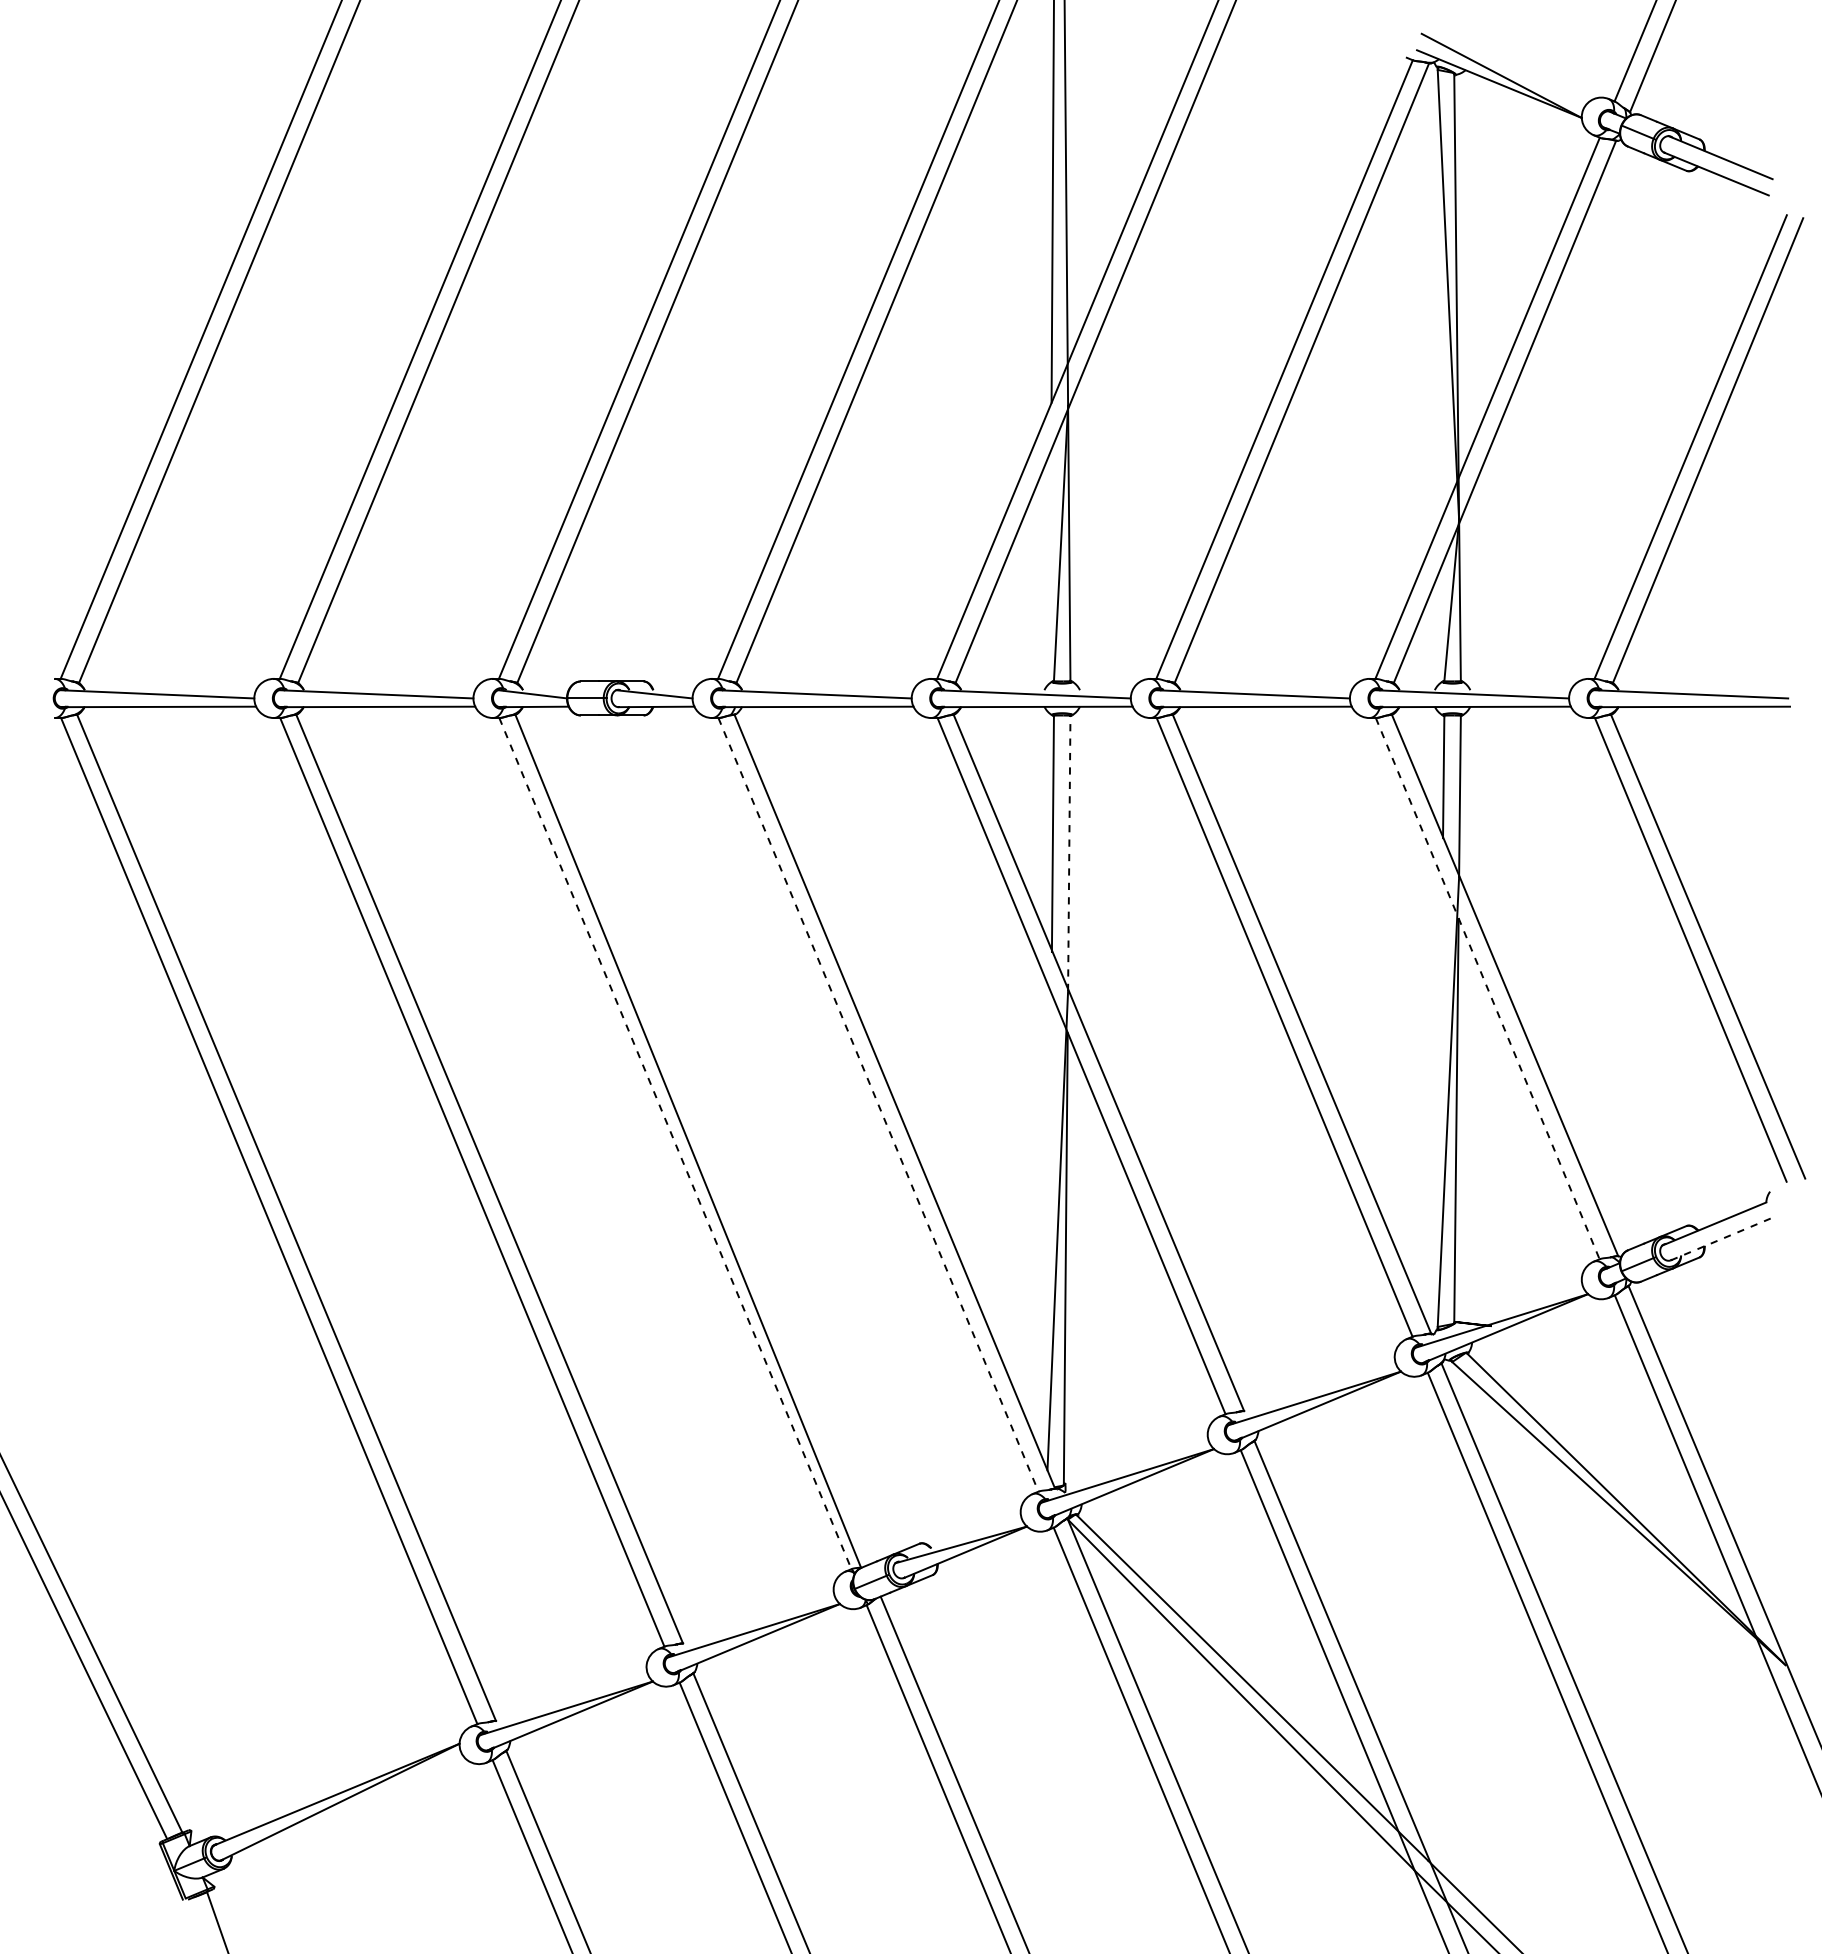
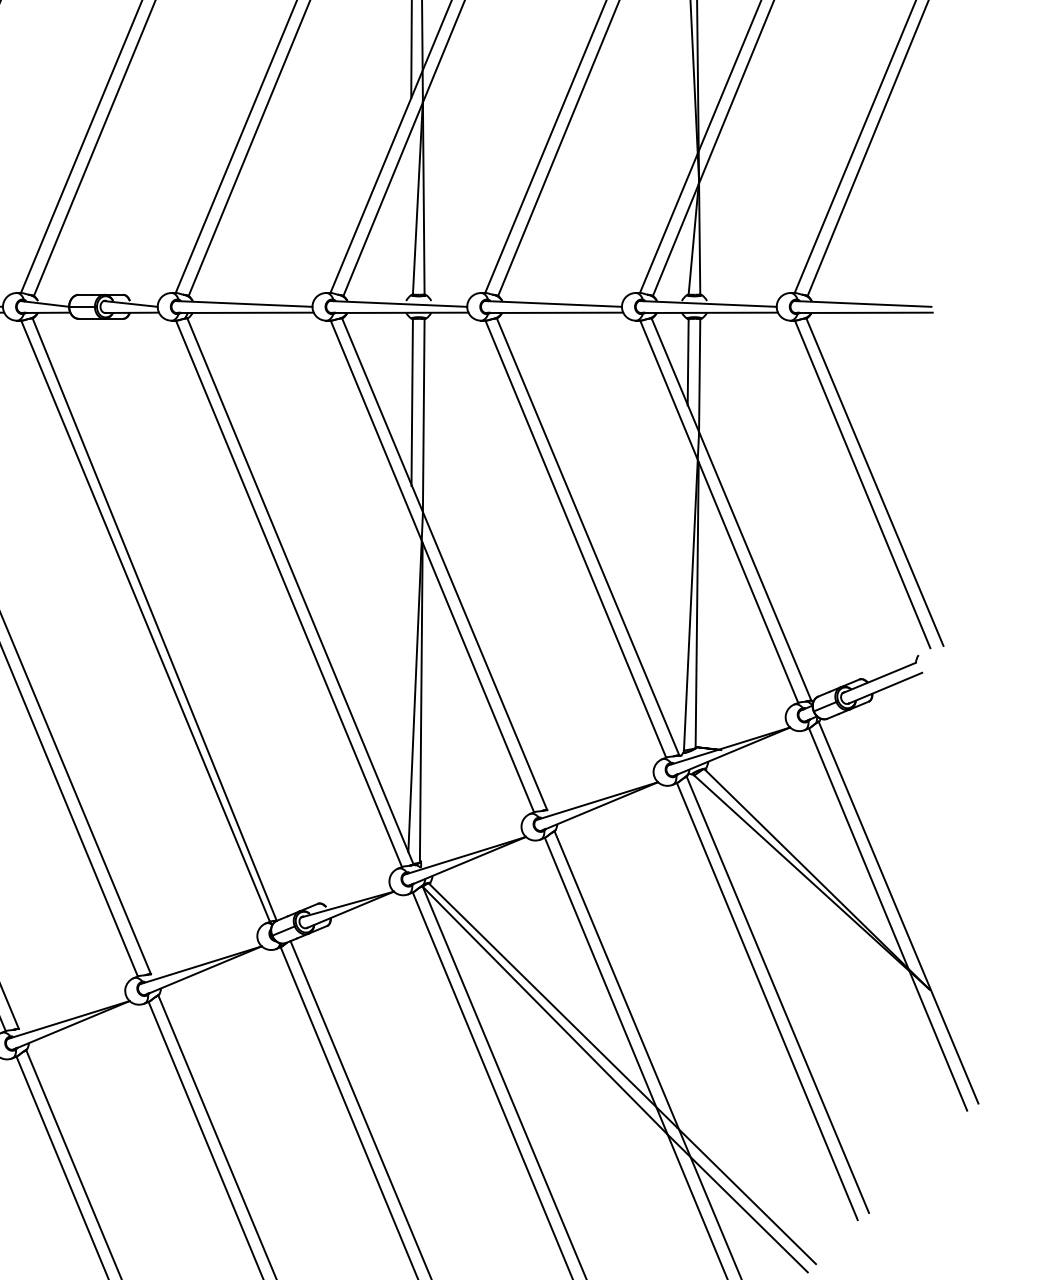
line: (1069, 853) -> (423, 416), dashed -> solid
line: (1487, 988) -> (719, 511), dashed -> solid
line: (878, 1104) -> (289, 593), dashed -> solid
line: (675, 1143) -> (145, 621), dashed -> solid
line: (1723, 1238) -> (885, 688), dashed -> solid

